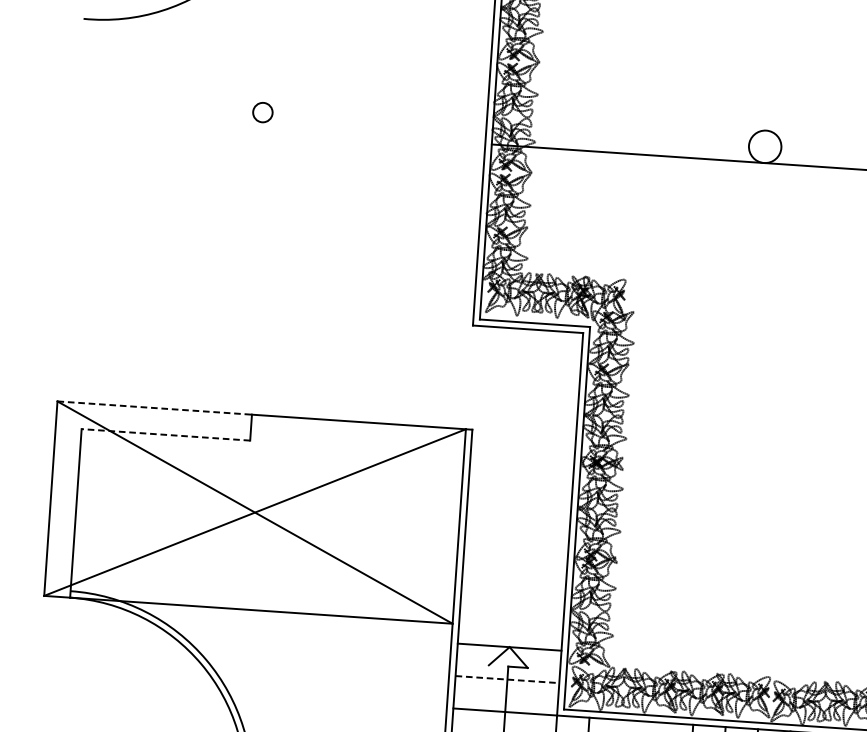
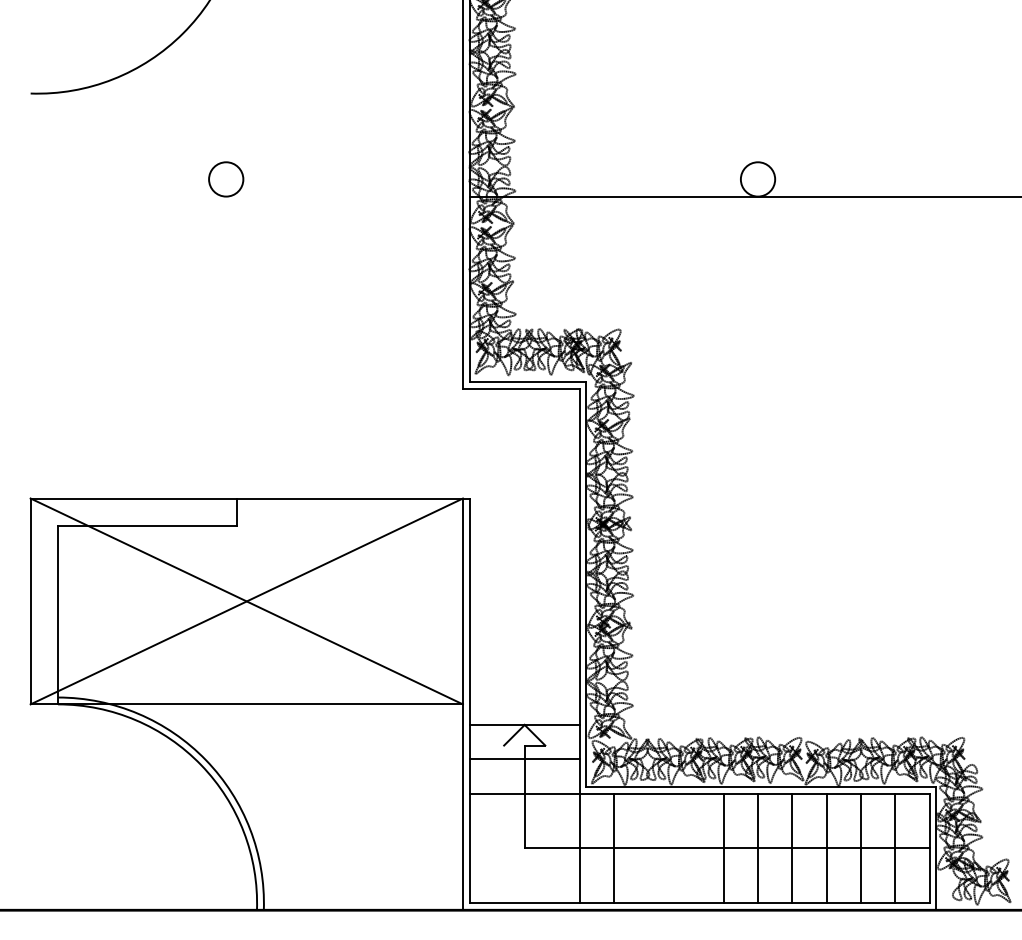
circle: (263, 112) -> (226, 179), size x1.67
line: (154, 408) -> (133, 498), dashed -> solid
line: (165, 434) -> (146, 525), dashed -> solid
line: (507, 679) -> (524, 759), dashed -> solid

